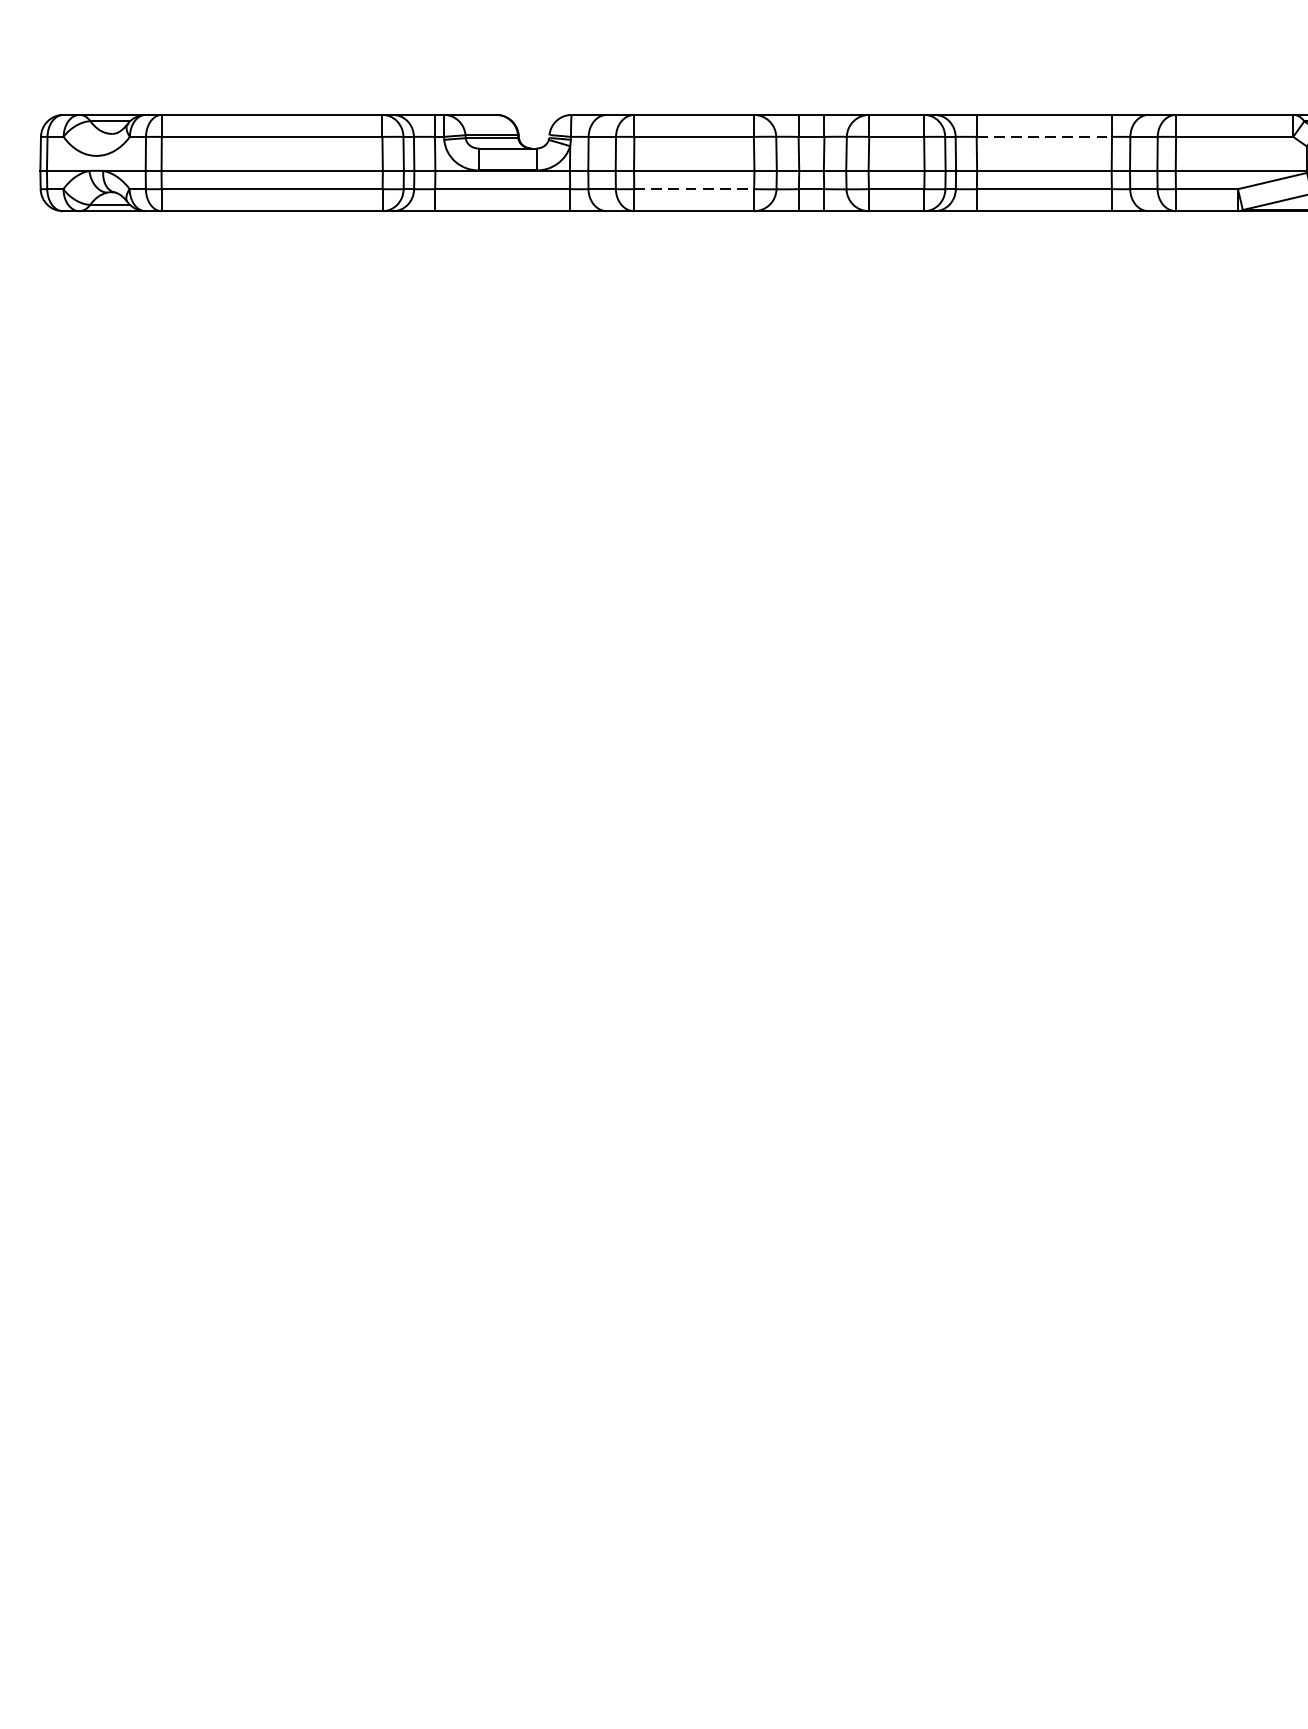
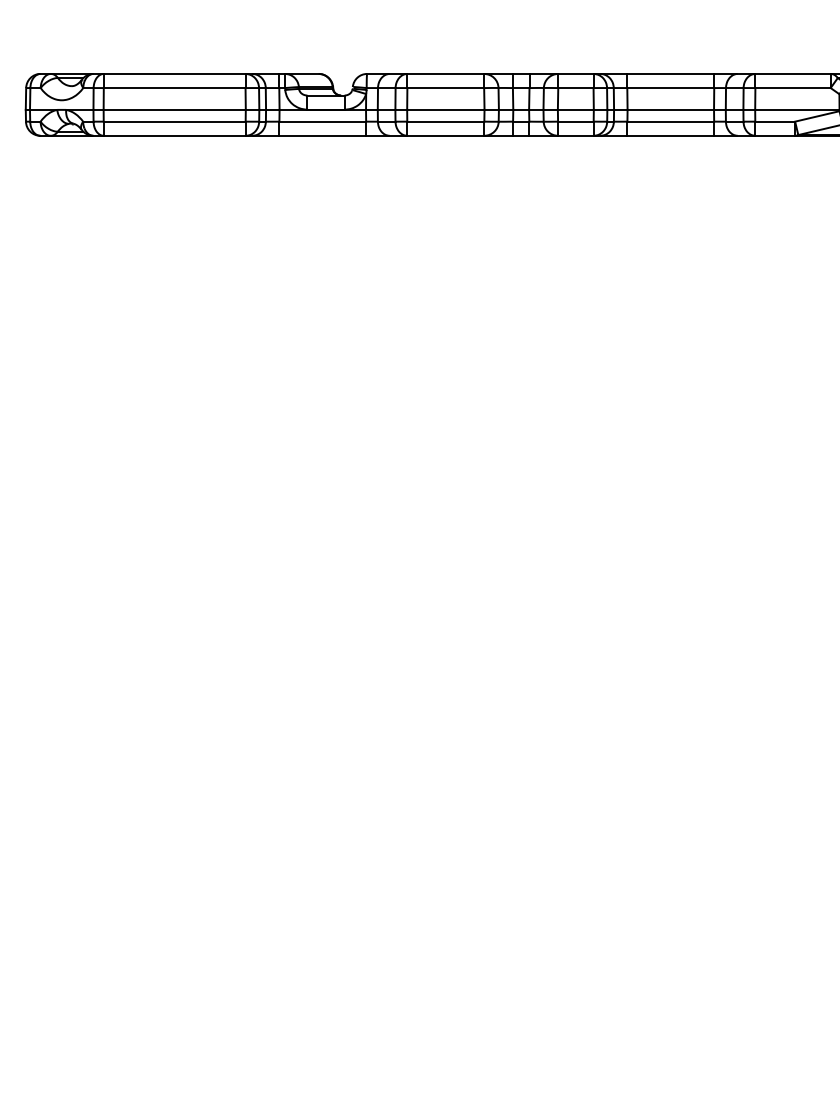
line: (1045, 137) -> (671, 88), dashed -> solid
line: (693, 188) -> (445, 121), dashed -> solid

